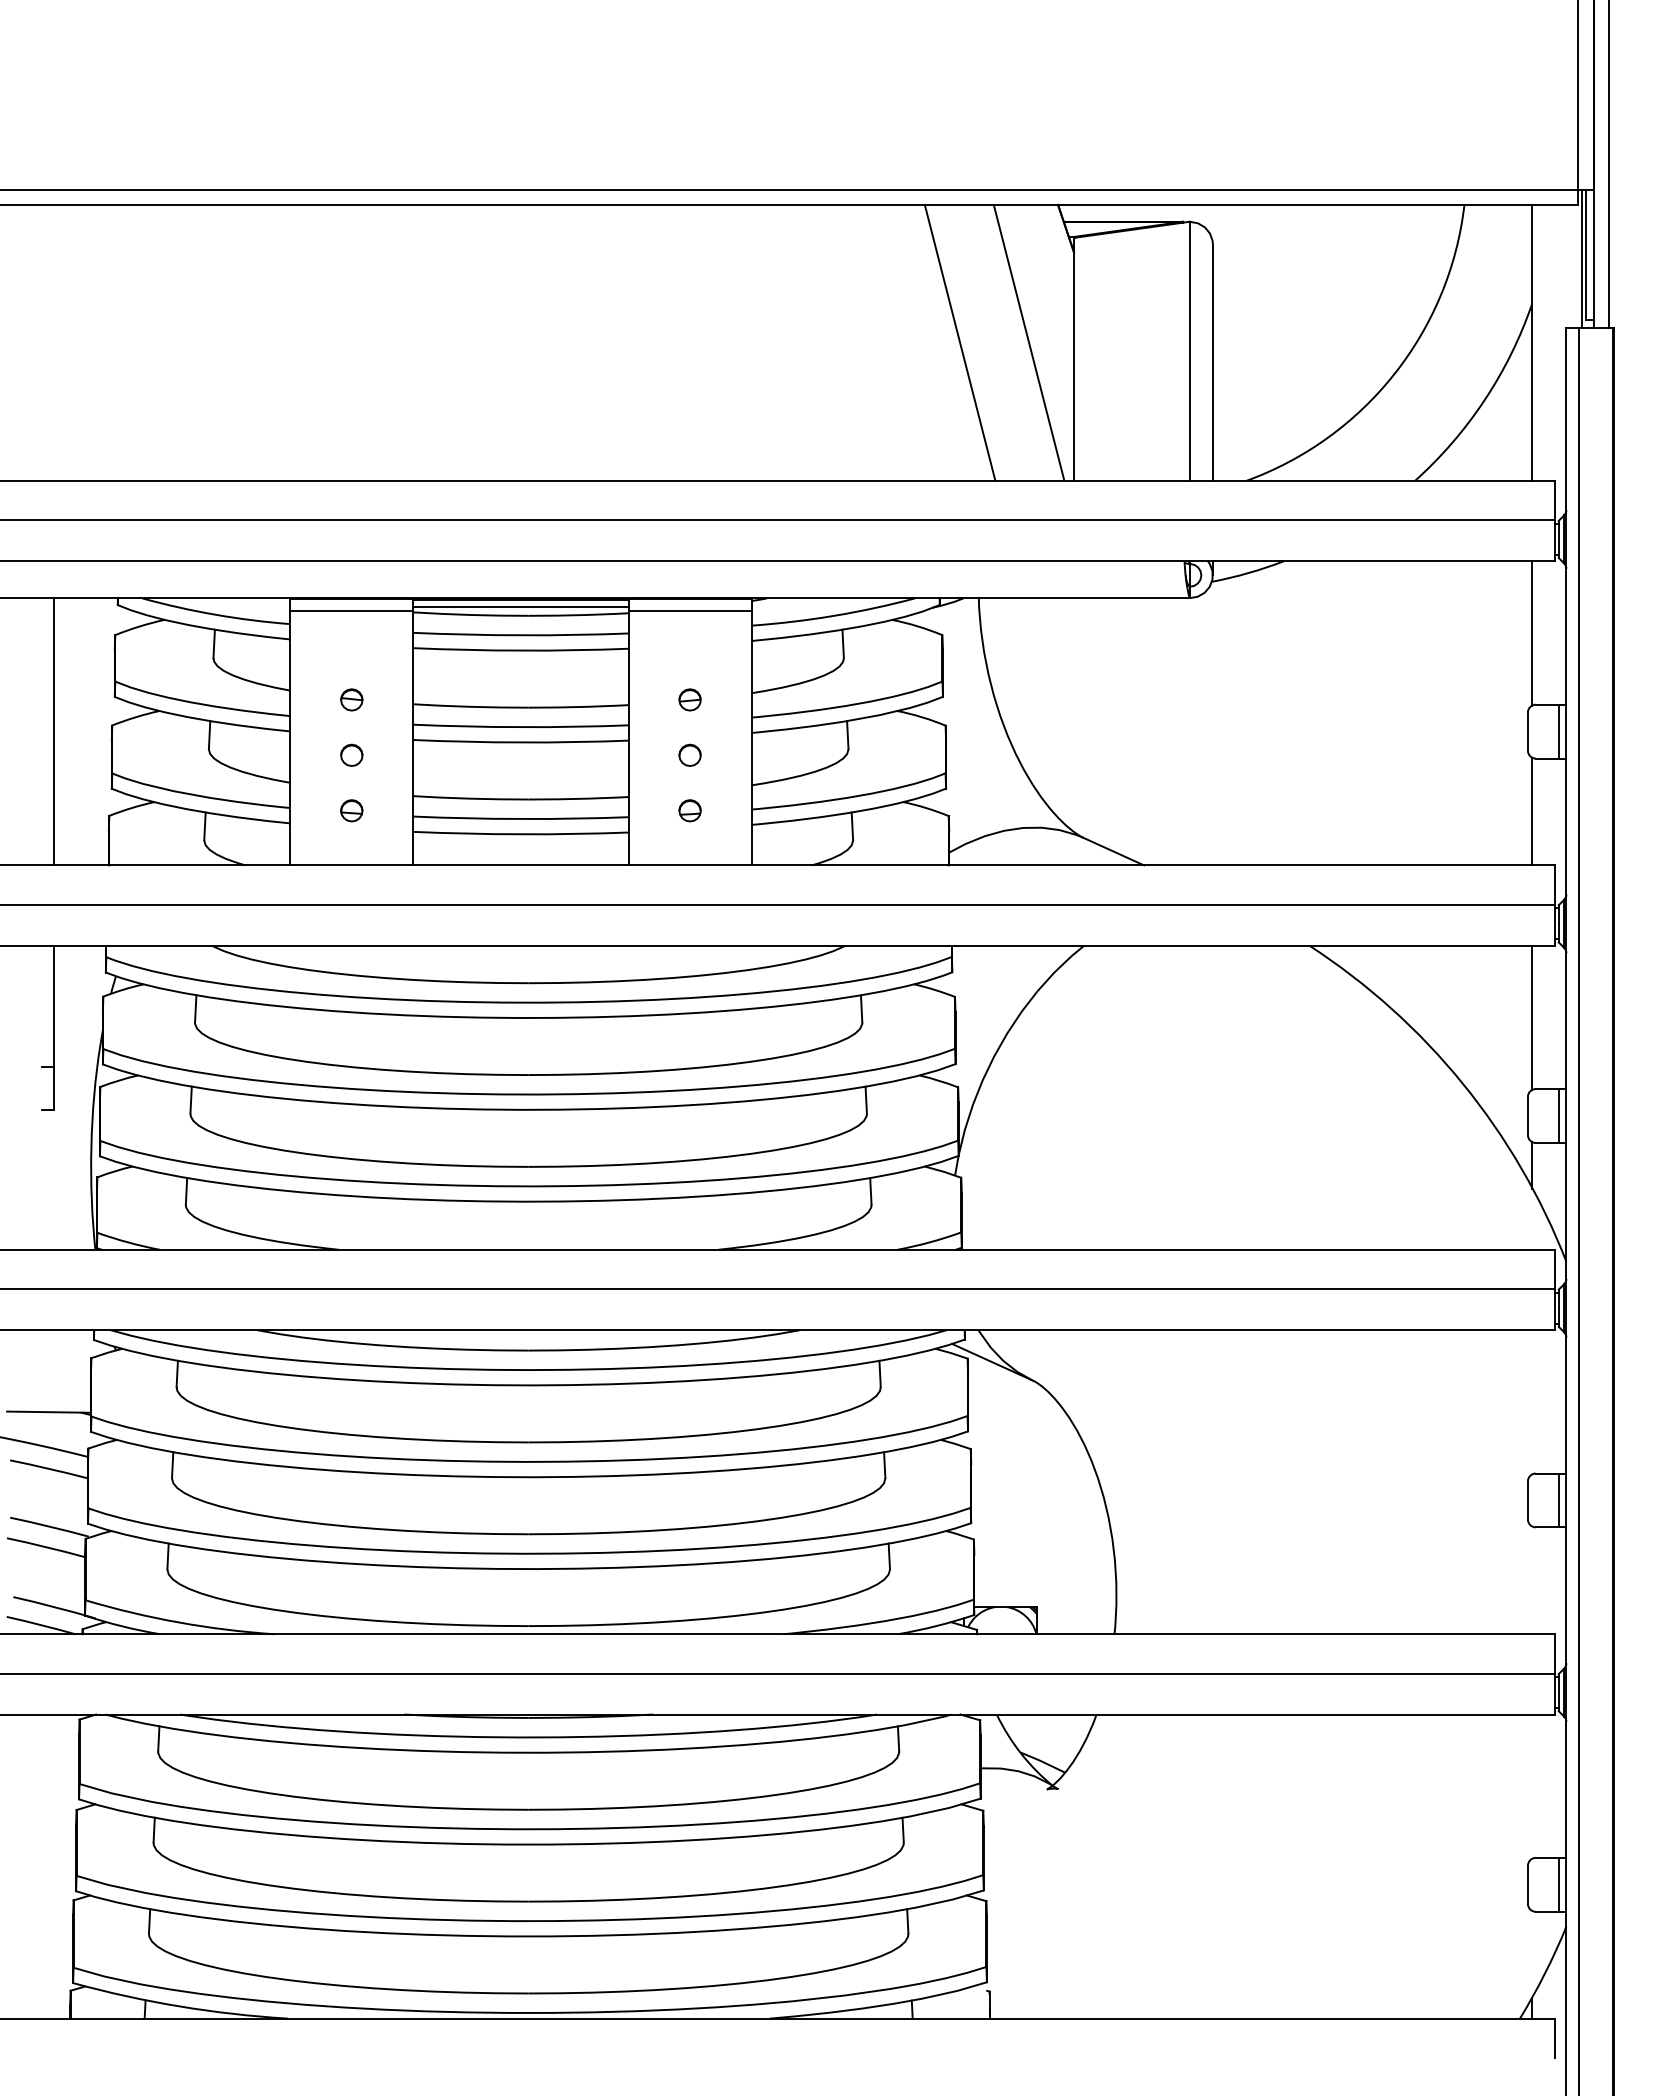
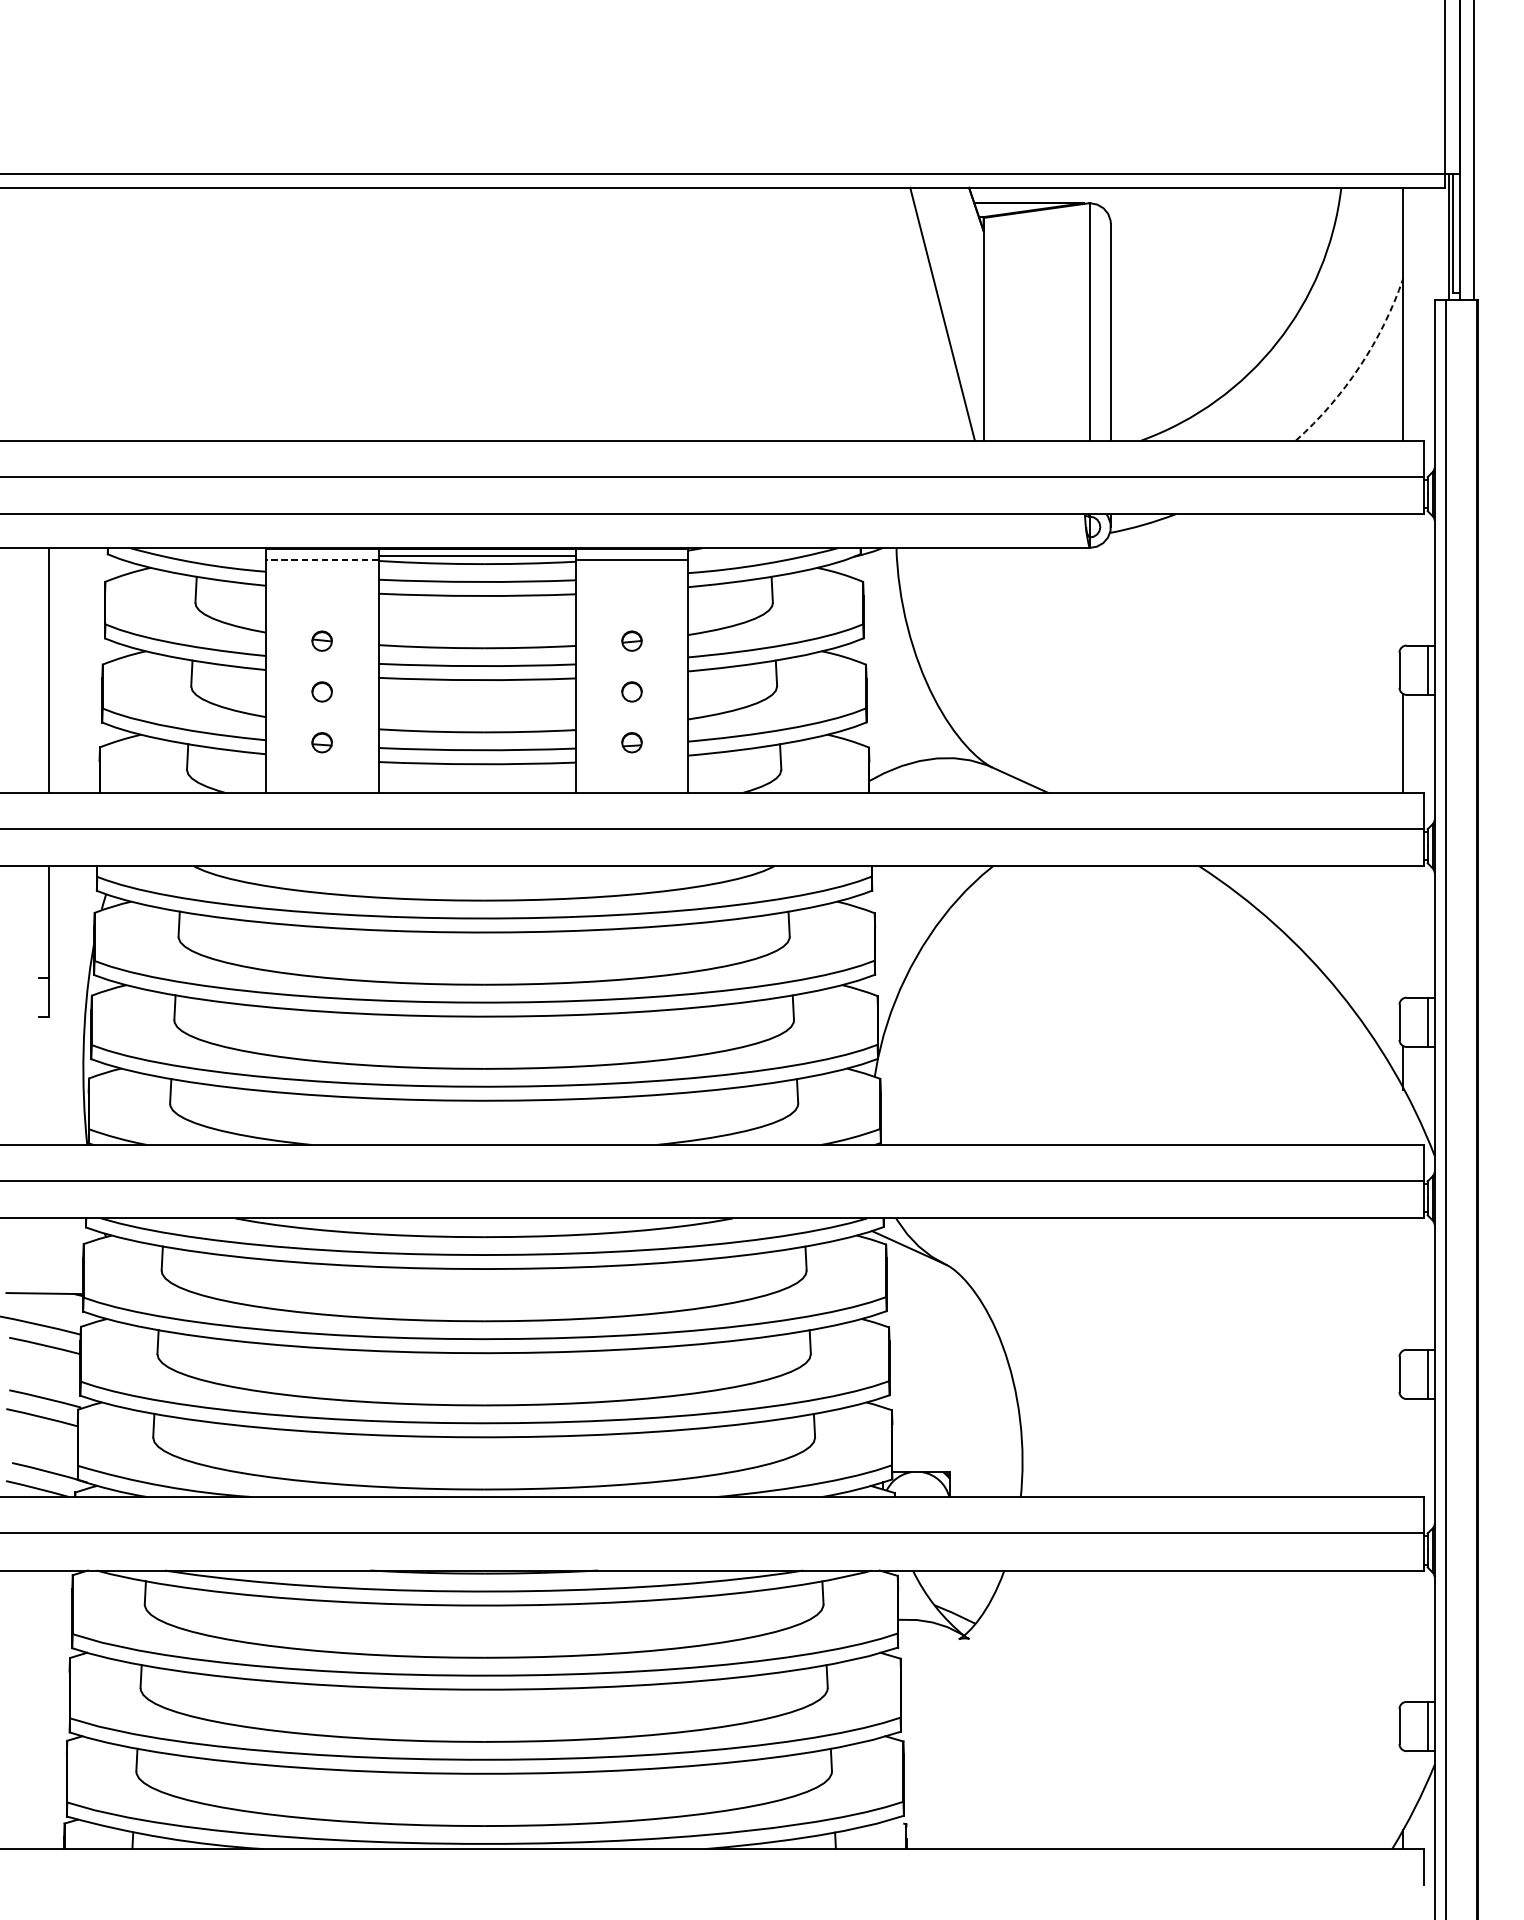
line: (959, 342) -> (878, 313), removed
arc: (1484, 400) -> (1359, 366), solid -> dashed
line: (351, 611) -> (321, 560), solid -> dashed
line: (1531, 633) -> (1402, 580), removed
line: (1531, 1017) -> (1402, 932), removed

